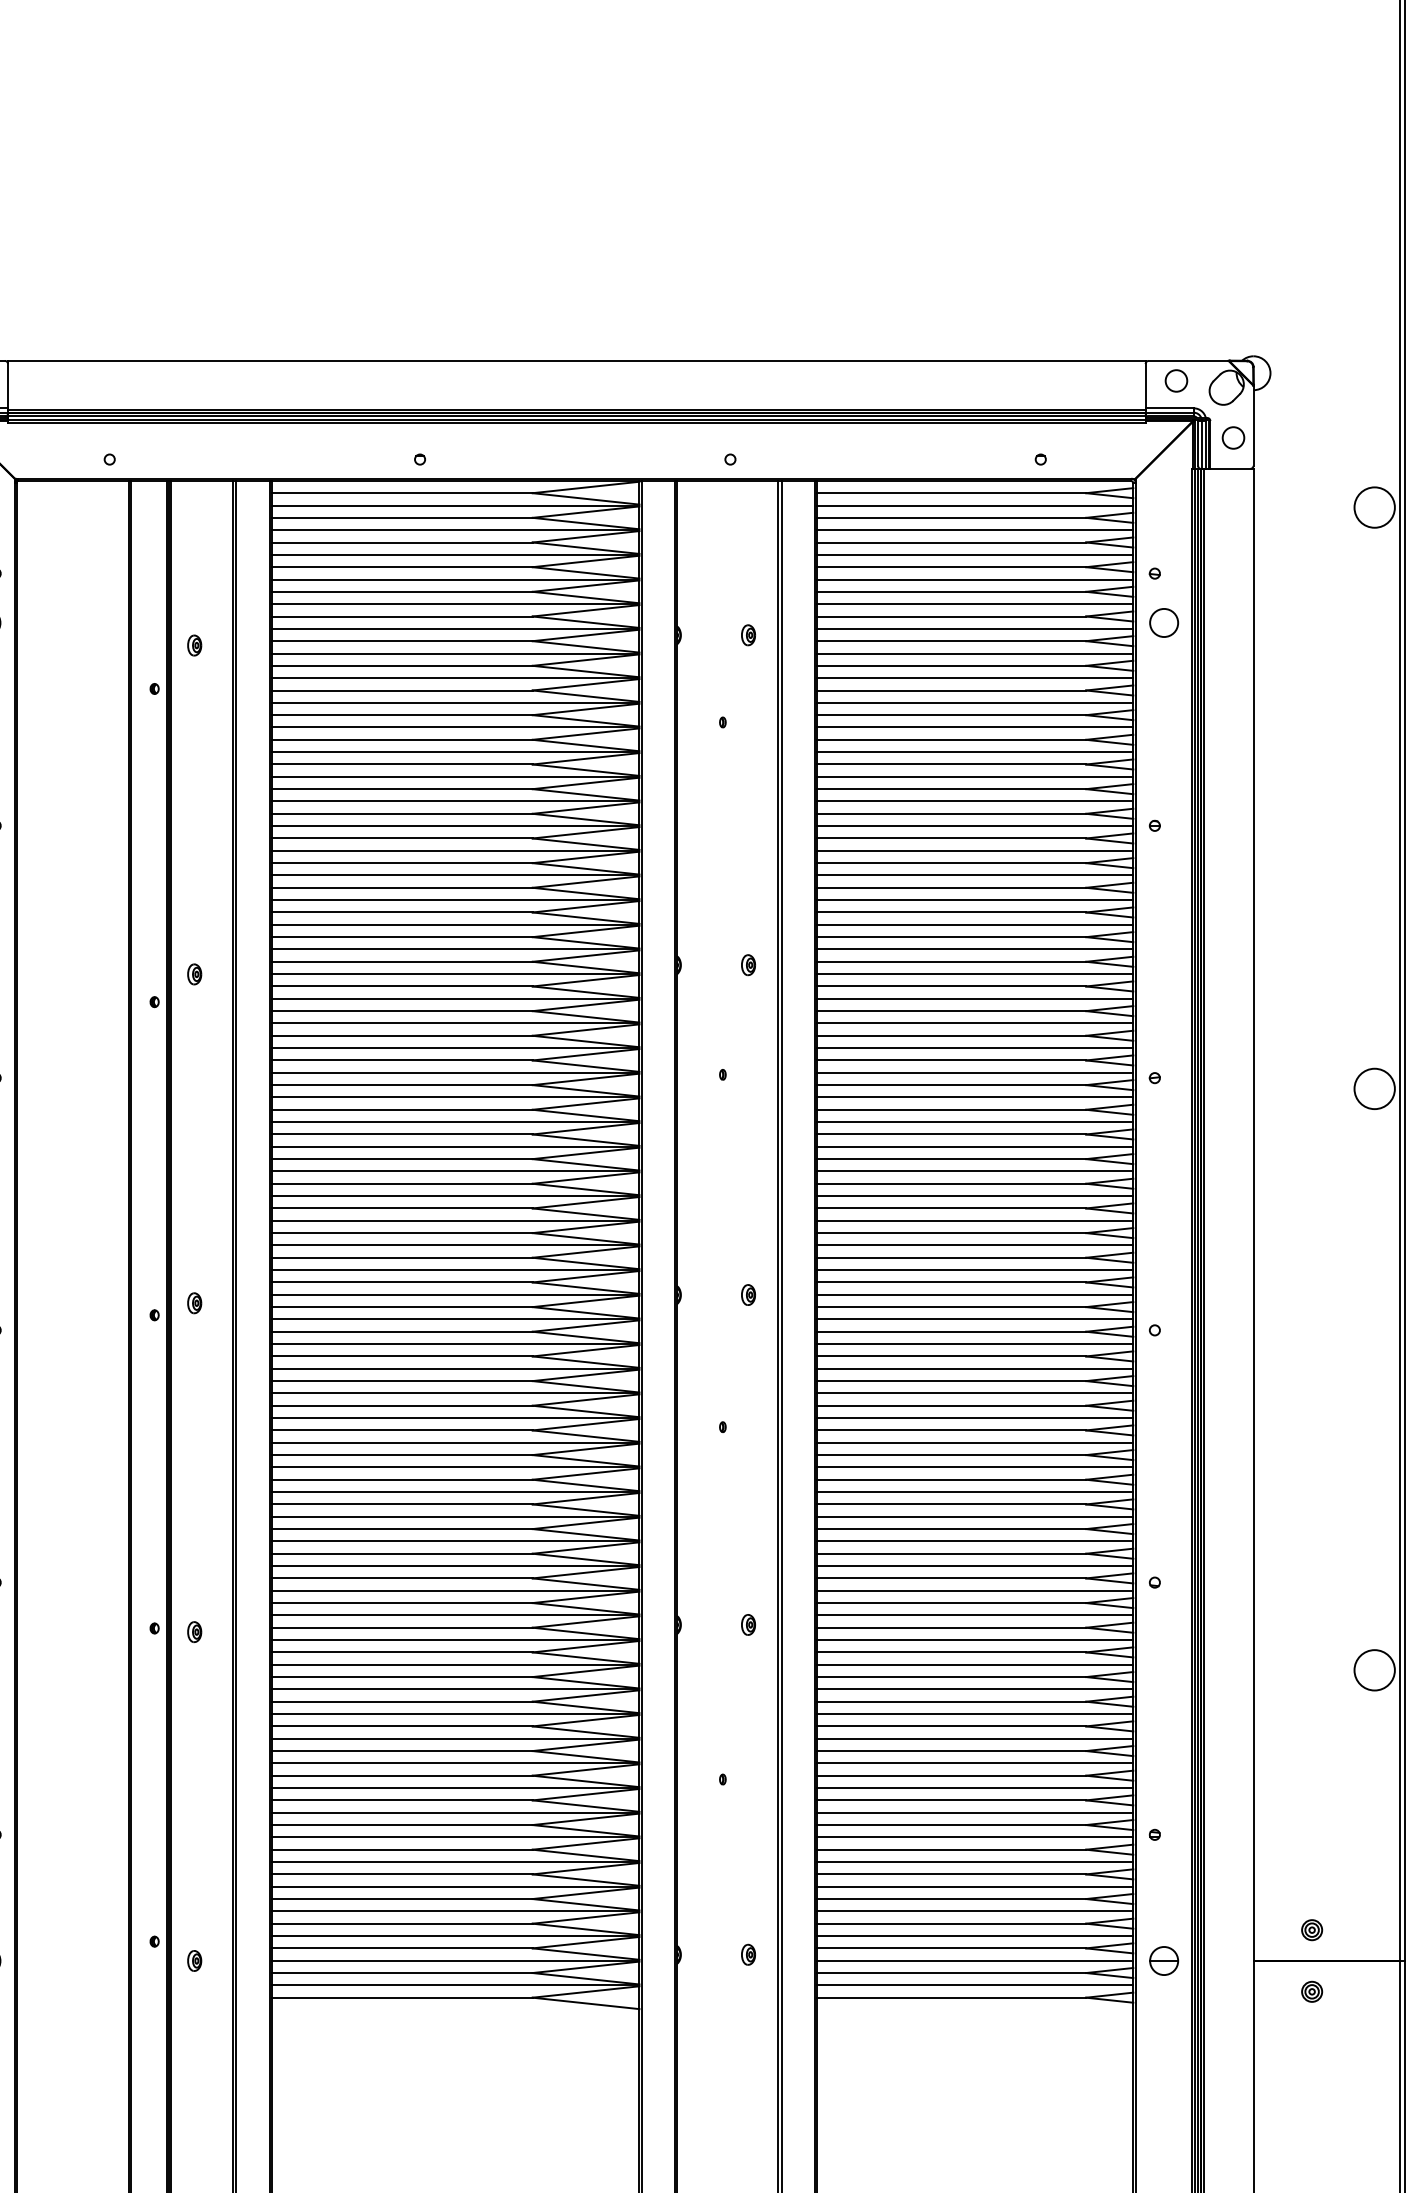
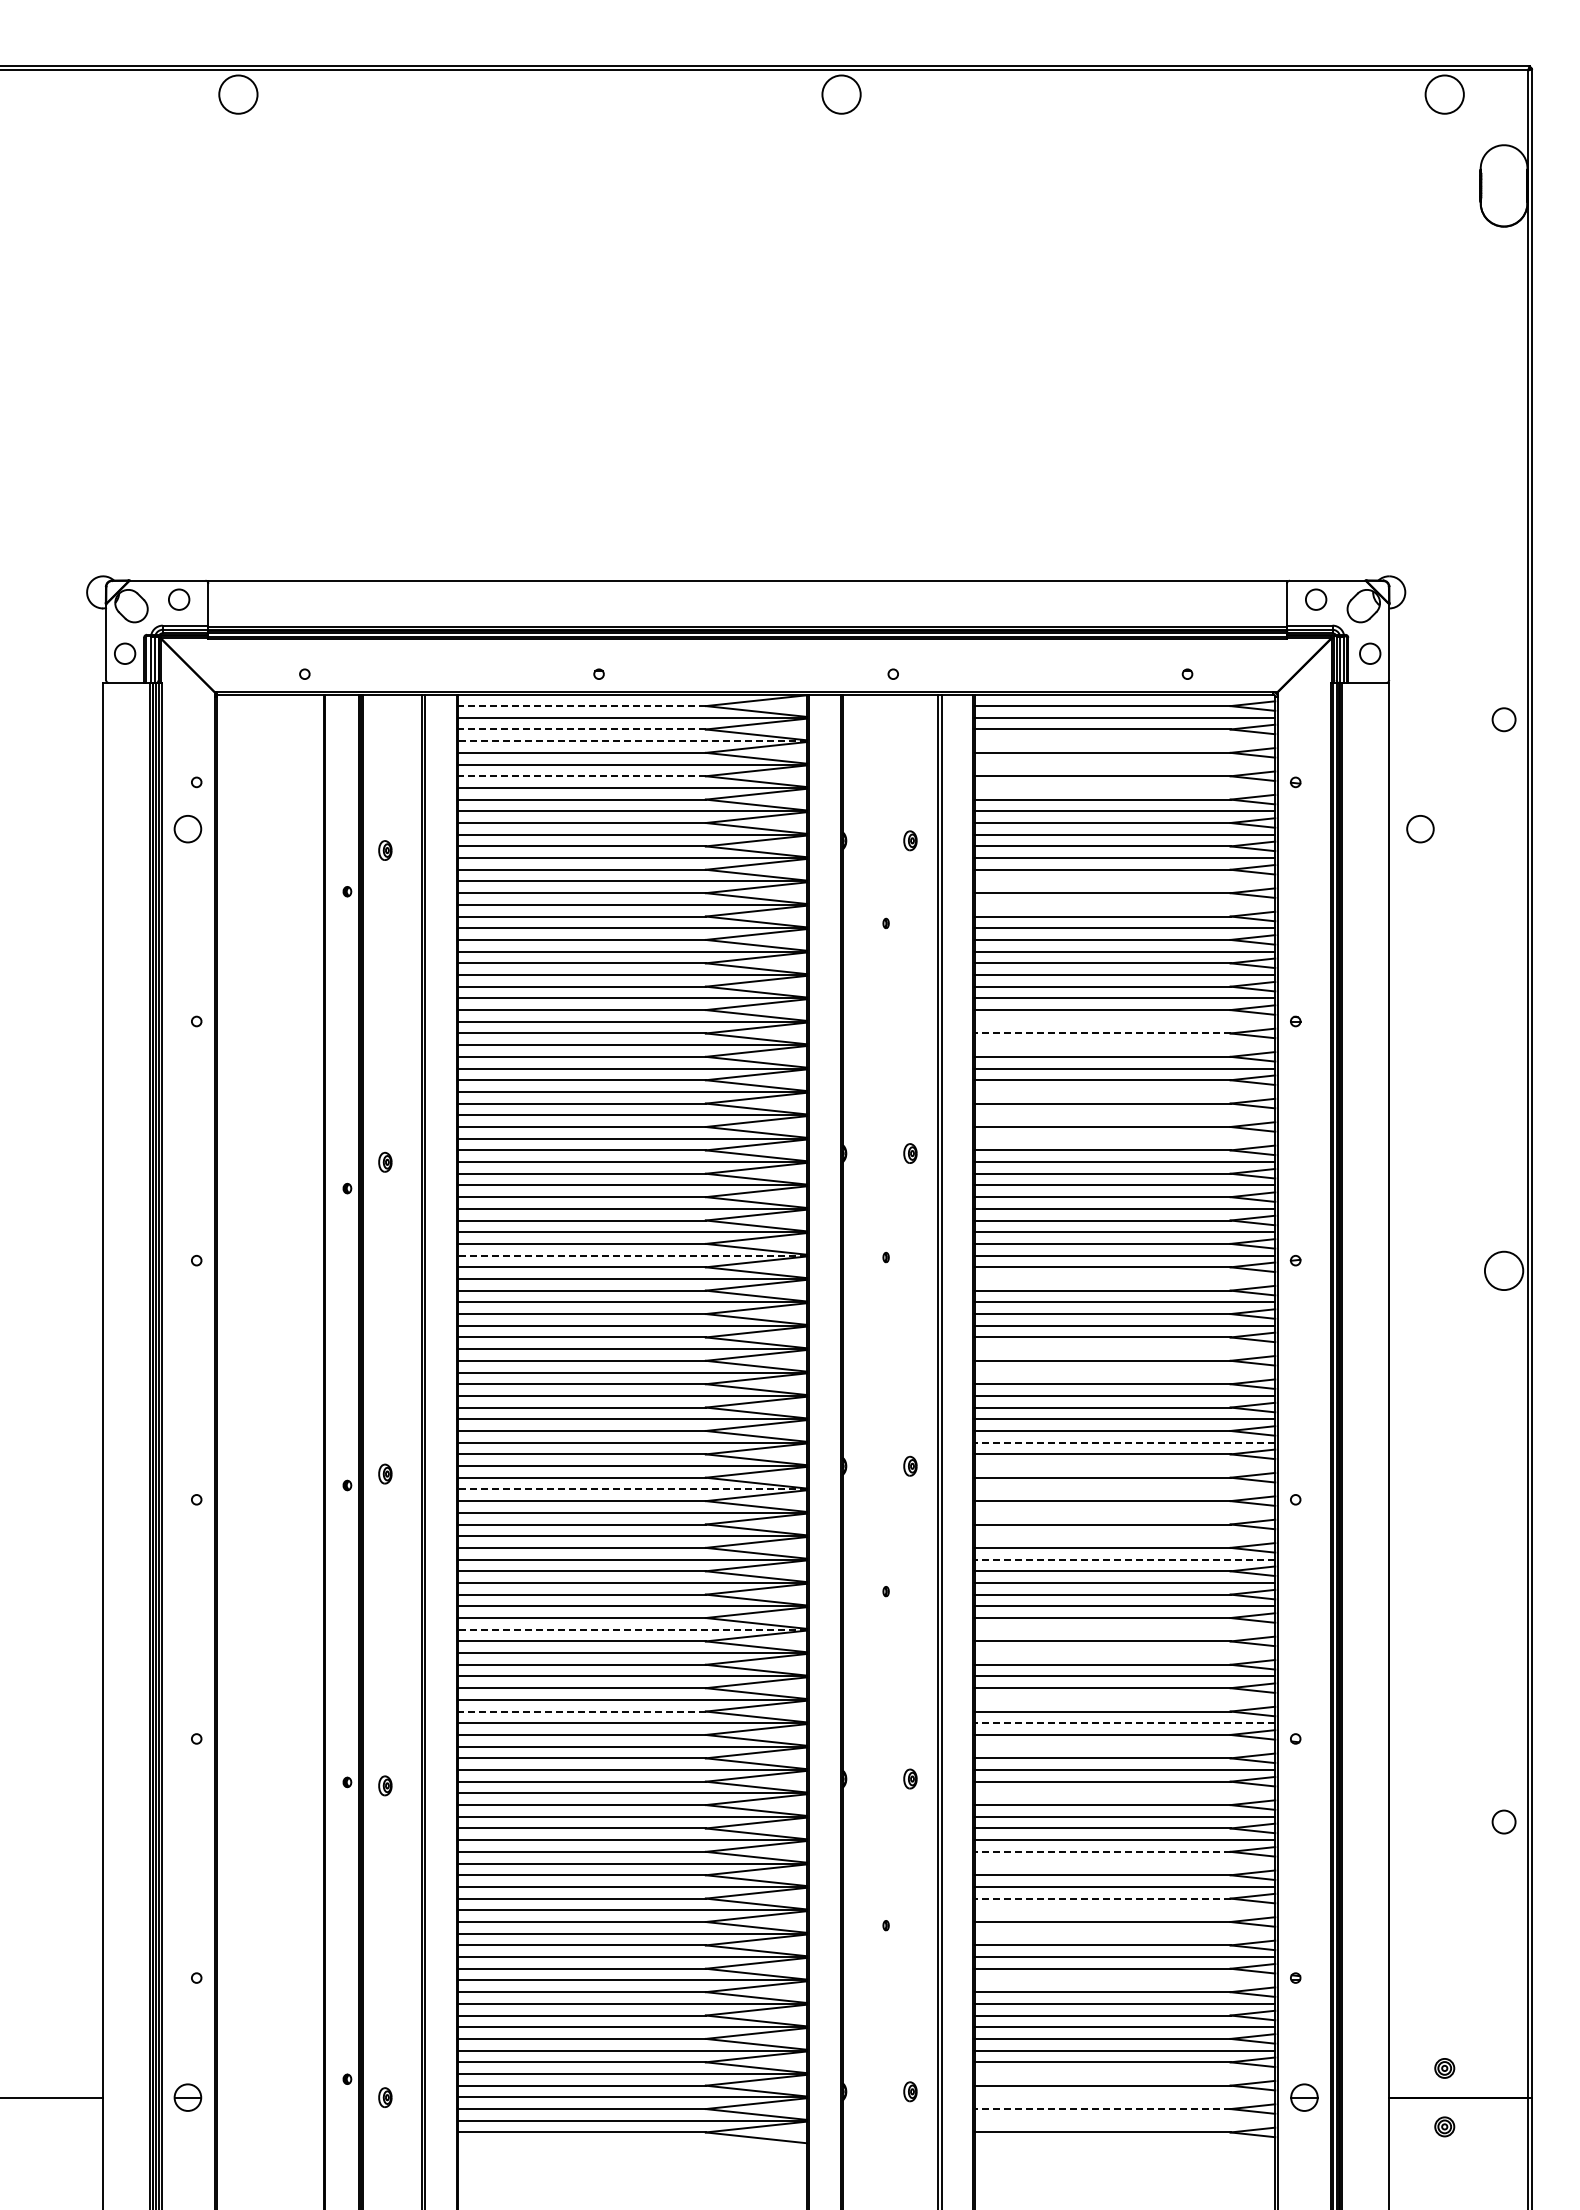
line: (402, 493) -> (582, 706), solid -> dashed
circle: (1374, 507) -> (1503, 719), size x0.6
line: (402, 517) -> (582, 729), solid -> dashed
line: (455, 530) -> (632, 741), solid -> dashed
line: (974, 530) -> (1124, 741), removed
line: (974, 554) -> (1124, 764), removed
line: (402, 567) -> (582, 776), solid -> dashed
line: (974, 579) -> (1124, 787), removed
circle: (1164, 623) -> (1420, 829), moved
line: (974, 678) -> (1124, 881), removed
line: (974, 702) -> (1124, 904), removed
line: (974, 825) -> (1124, 1021), removed
line: (951, 838) -> (1102, 1033), solid -> dashed
line: (974, 851) -> (1124, 1045), removed
line: (974, 899) -> (1124, 1091), removed
line: (974, 925) -> (1124, 1115), removed
line: (974, 949) -> (1124, 1138), removed
line: (455, 1072) -> (632, 1255), solid -> dashed
line: (974, 1096) -> (1124, 1278), removed
line: (974, 1171) -> (1124, 1349), removed
line: (974, 1196) -> (1124, 1372), removed
line: (974, 1269) -> (1124, 1442), solid -> dashed
line: (974, 1295) -> (1124, 1466), removed
line: (455, 1319) -> (632, 1489), solid -> dashed
line: (974, 1319) -> (1124, 1489), removed
line: (974, 1343) -> (1124, 1512), removed
line: (974, 1369) -> (1124, 1536), removed
line: (974, 1393) -> (1124, 1559), solid -> dashed
line: (455, 1467) -> (632, 1629), solid -> dashed
line: (974, 1467) -> (1124, 1629), removed
line: (974, 1492) -> (1124, 1653), removed
line: (974, 1541) -> (1124, 1699), removed
line: (402, 1553) -> (582, 1711), solid -> dashed
line: (974, 1566) -> (1124, 1723), solid -> dashed
line: (974, 1590) -> (1124, 1746), removed
line: (974, 1640) -> (1124, 1793), removed
circle: (1374, 1669) -> (1503, 1821), size x0.6
line: (951, 1701) -> (1102, 1851), solid -> dashed
line: (974, 1714) -> (1124, 1863), removed
line: (951, 1750) -> (1102, 1898), solid -> dashed
line: (974, 1763) -> (1124, 1910), removed
line: (974, 1787) -> (1124, 1933), removed
line: (974, 1837) -> (1124, 1980), removed
line: (974, 1936) -> (1124, 2074), removed
line: (974, 1960) -> (1124, 2097), removed
line: (951, 1973) -> (1102, 2109), solid -> dashed
line: (974, 1985) -> (1124, 2120), removed

